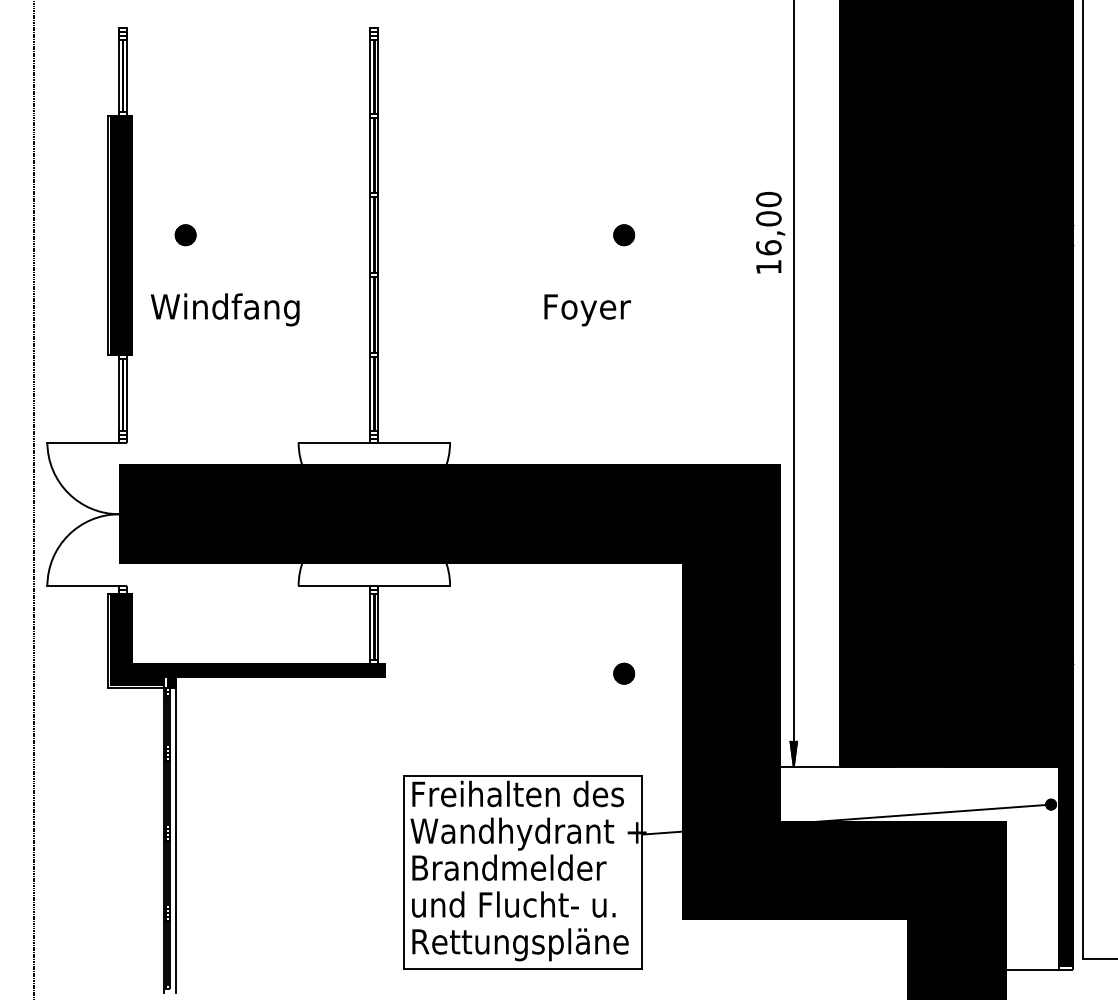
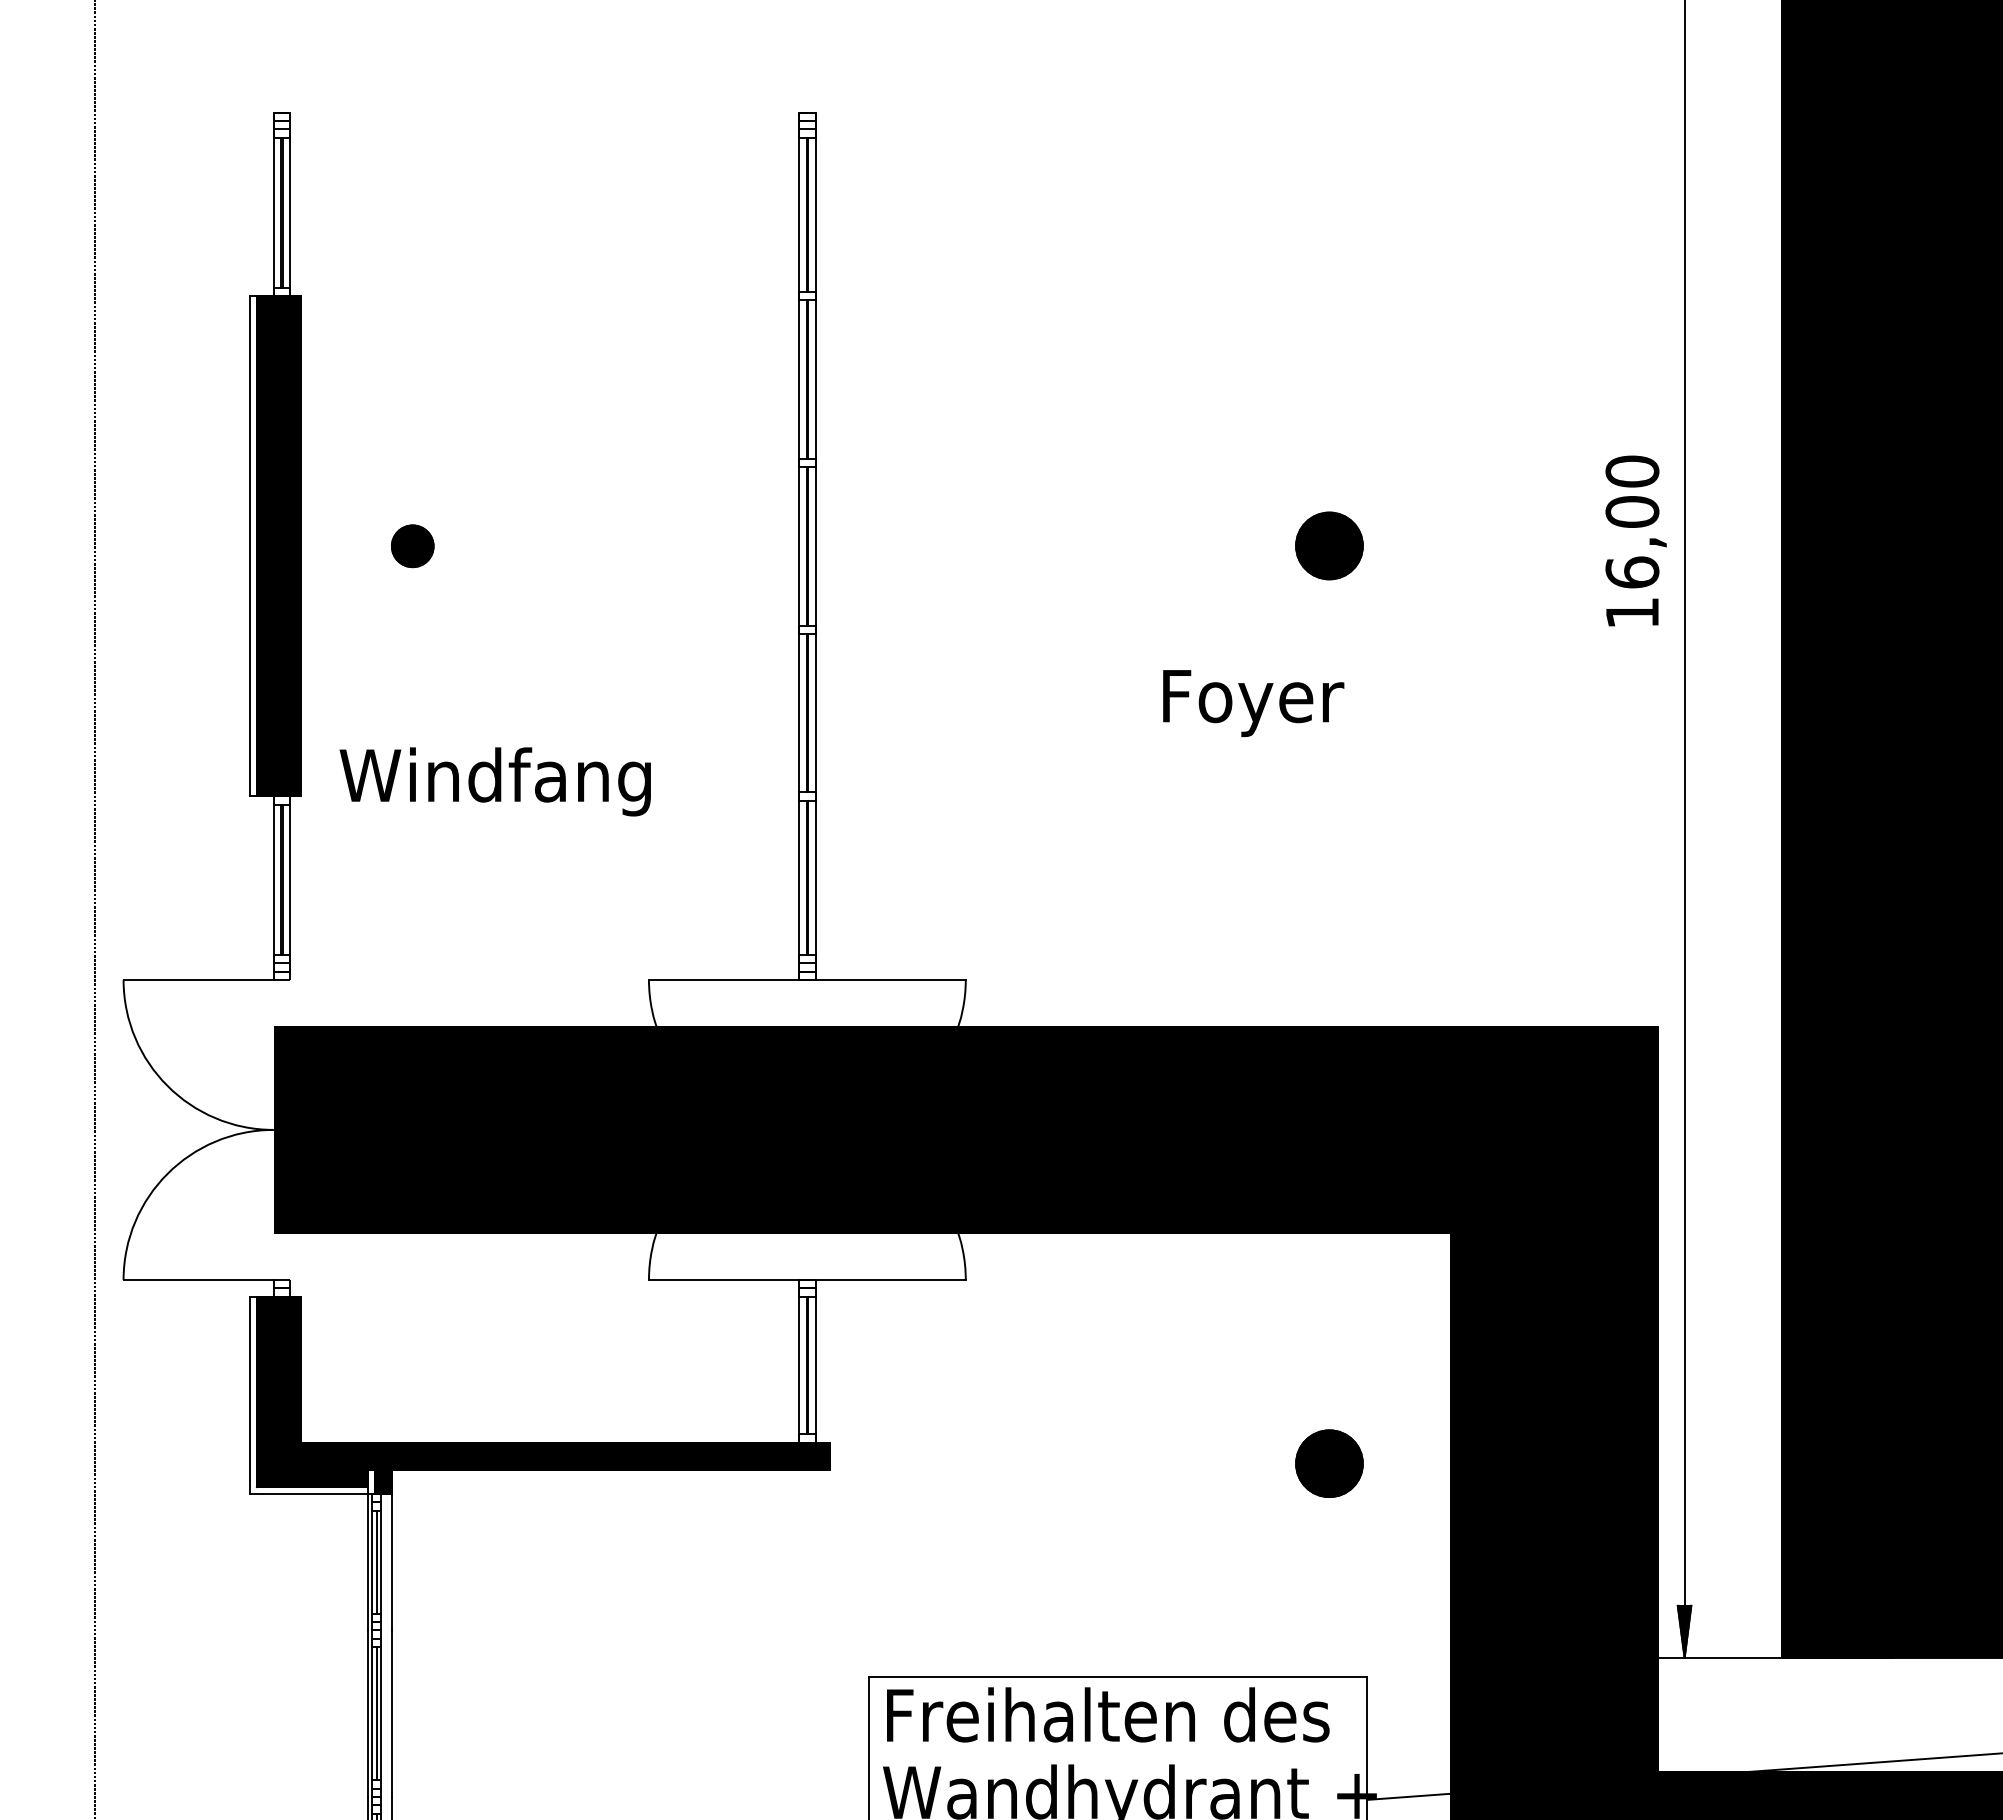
part: (624, 235) -> (1330, 546), size x1.6
text: (224, 309) -> (493, 781), moved
part: (624, 673) -> (1330, 1462), size x1.6

